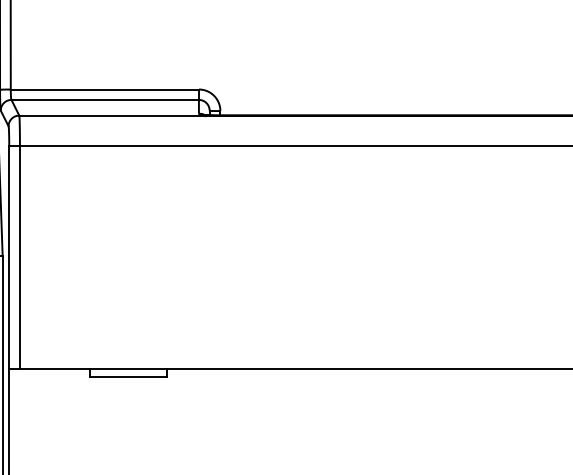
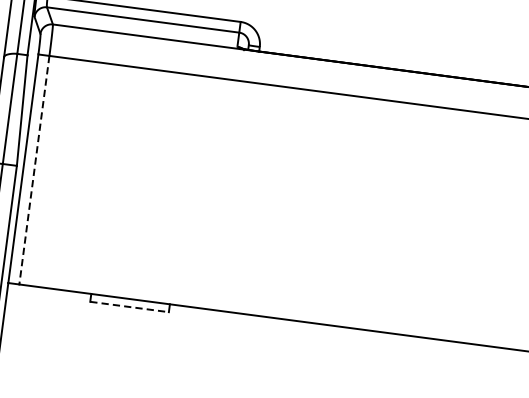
line: (19, 258) -> (33, 171), solid -> dashed
line: (128, 376) -> (129, 306), solid -> dashed

